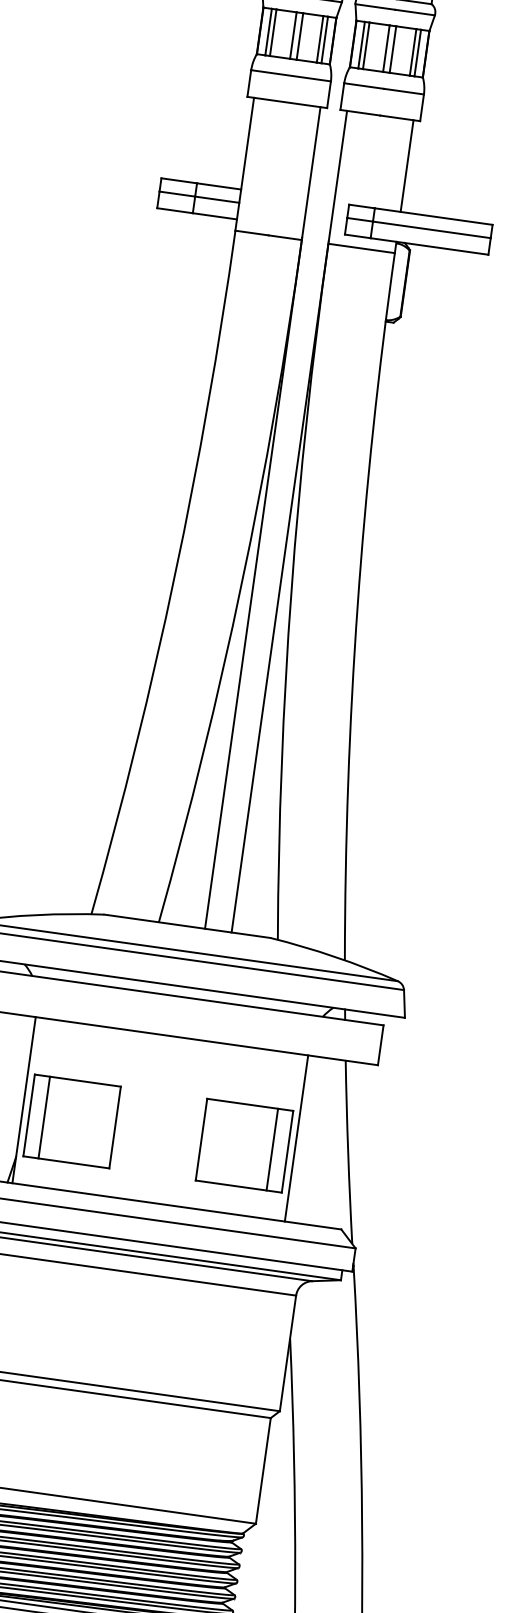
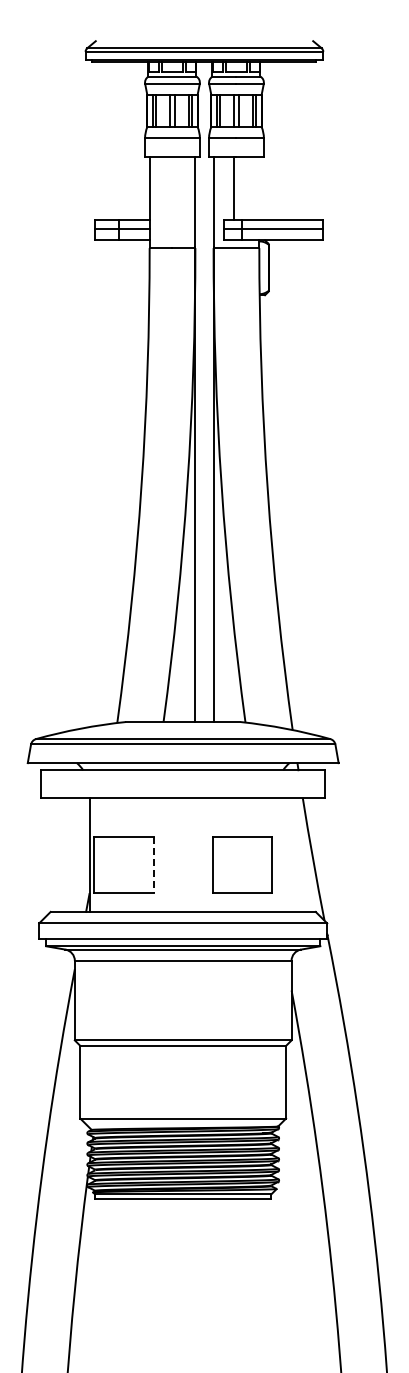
line: (407, 165) -> (234, 187), moved
line: (43, 1117) -> (104, 864), removed
line: (114, 1128) -> (153, 865), solid -> dashed
line: (295, 1137) -> (276, 854), removed
line: (272, 1149) -> (261, 864), removed

